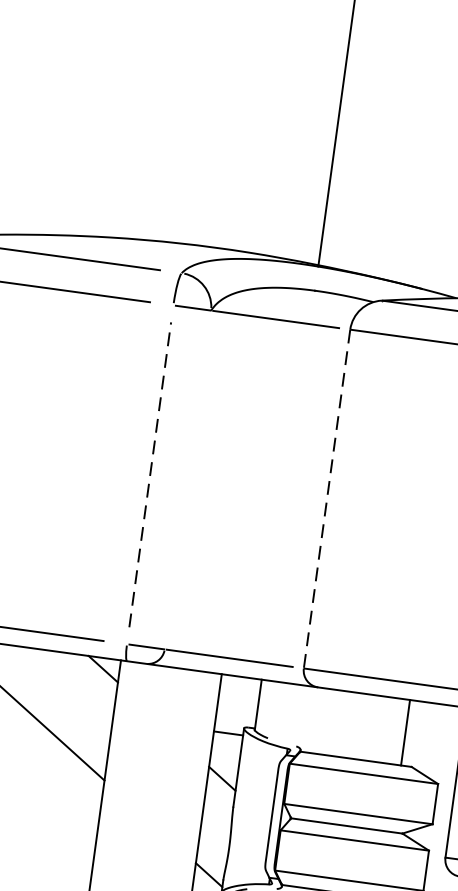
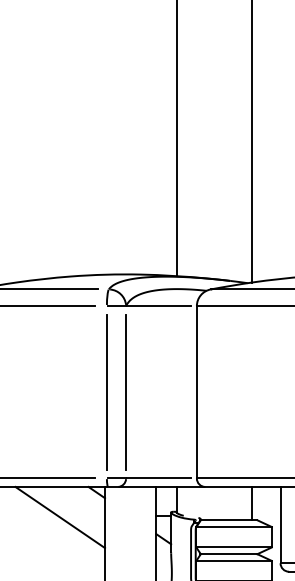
line: (149, 475) -> (106, 392), dashed -> solid
line: (188, 478) -> (126, 391), added
line: (326, 499) -> (196, 392), dashed -> solid

